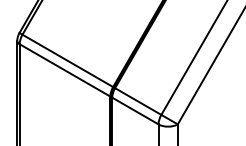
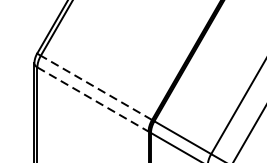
line: (67, 60) -> (96, 87), solid -> dashed
line: (65, 70) -> (93, 99), solid -> dashed

